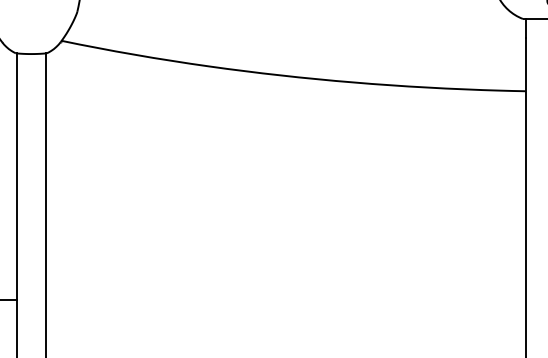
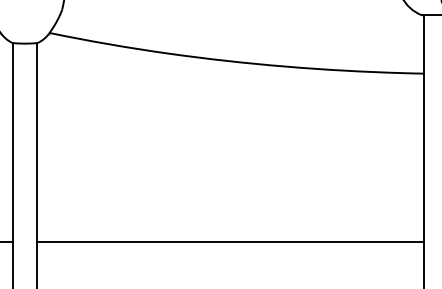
line: (285, 300) -> (230, 242), added

